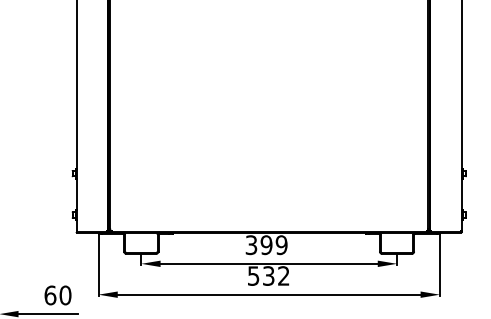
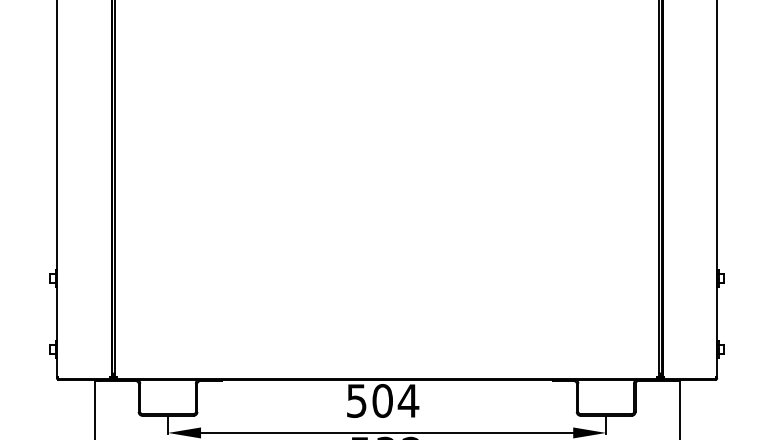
text: (266, 245) -> (382, 401), 399 -> 504

